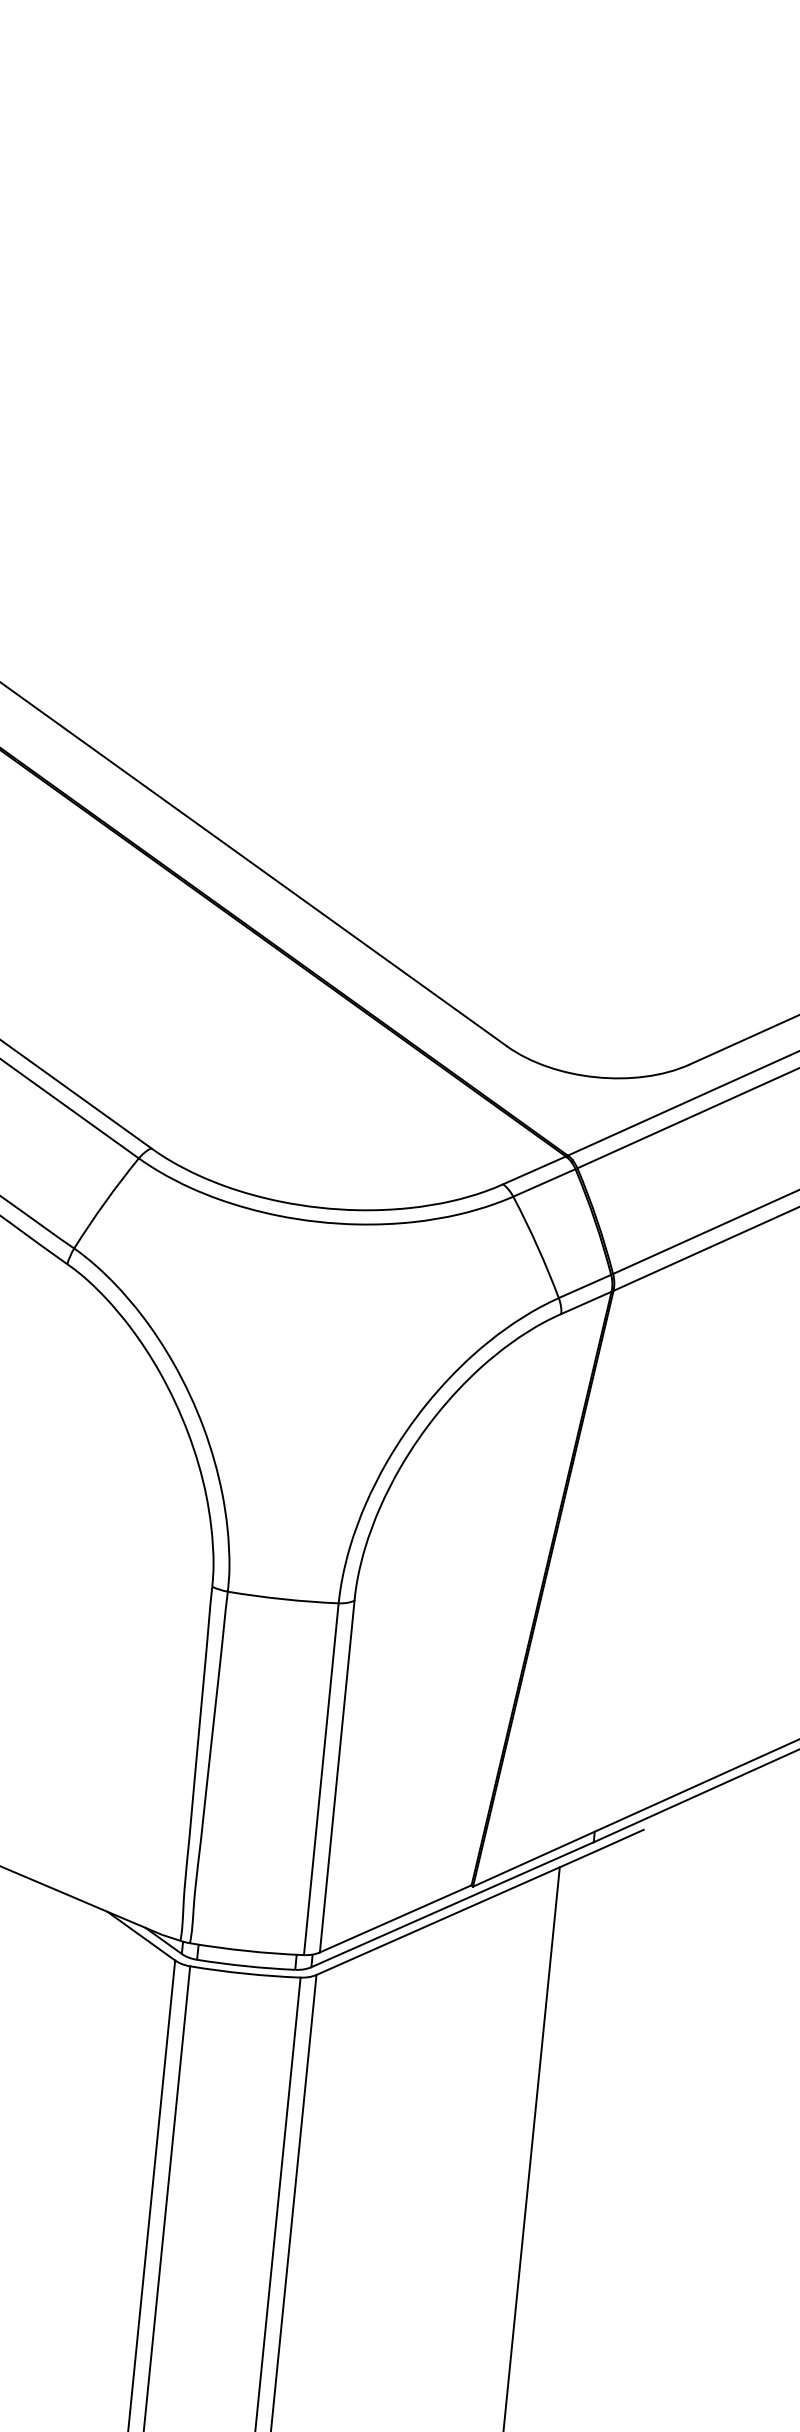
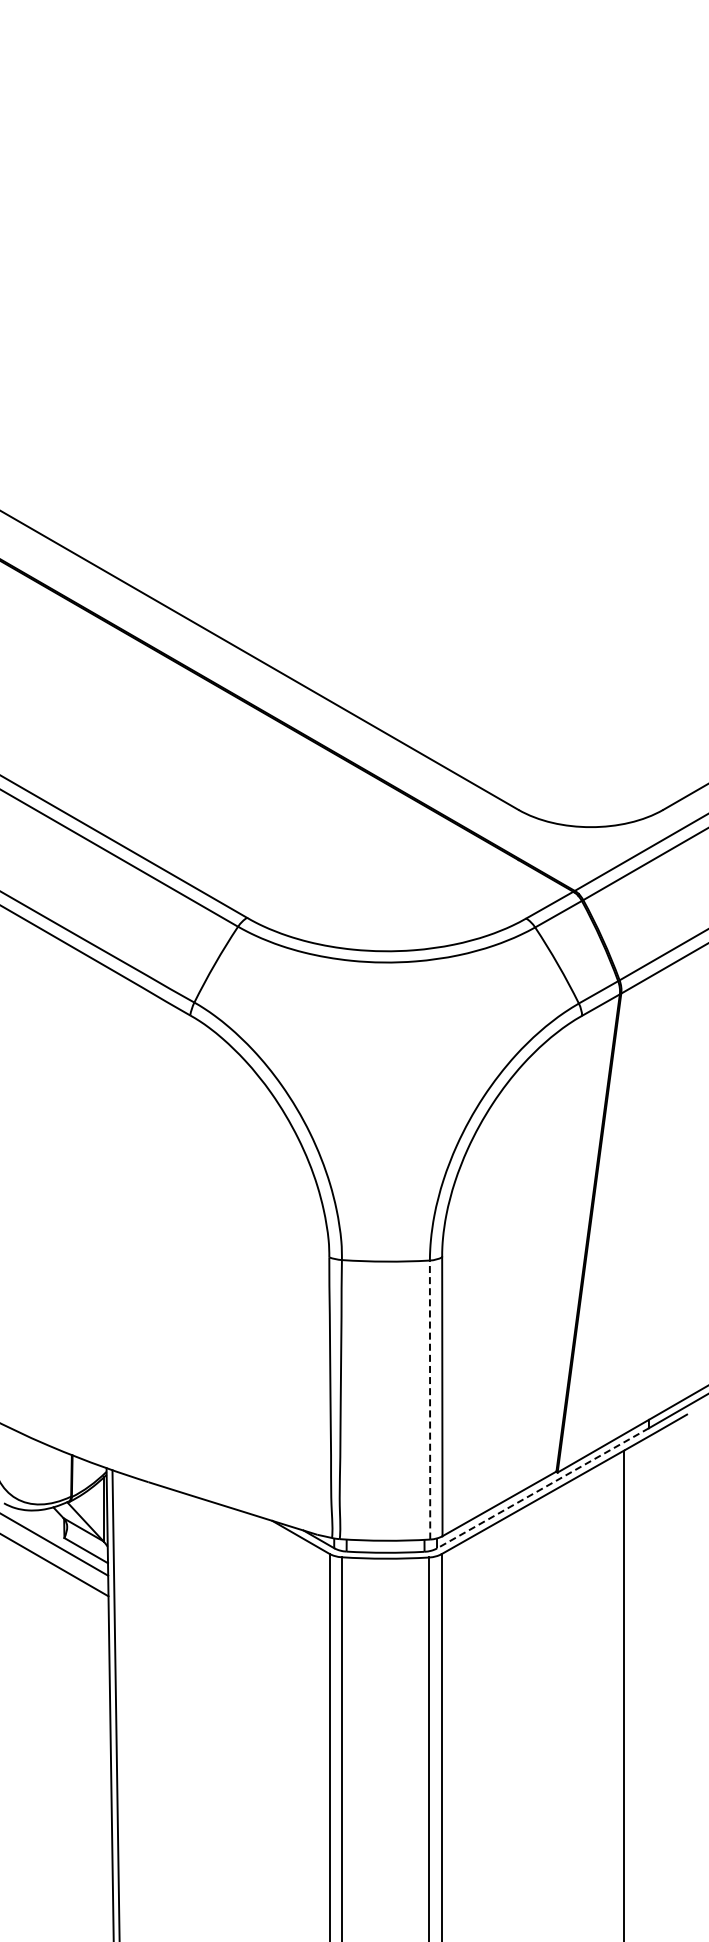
line: (321, 1778) -> (430, 1399), solid -> dashed
line: (453, 1905) -> (543, 1488), solid -> dashed

